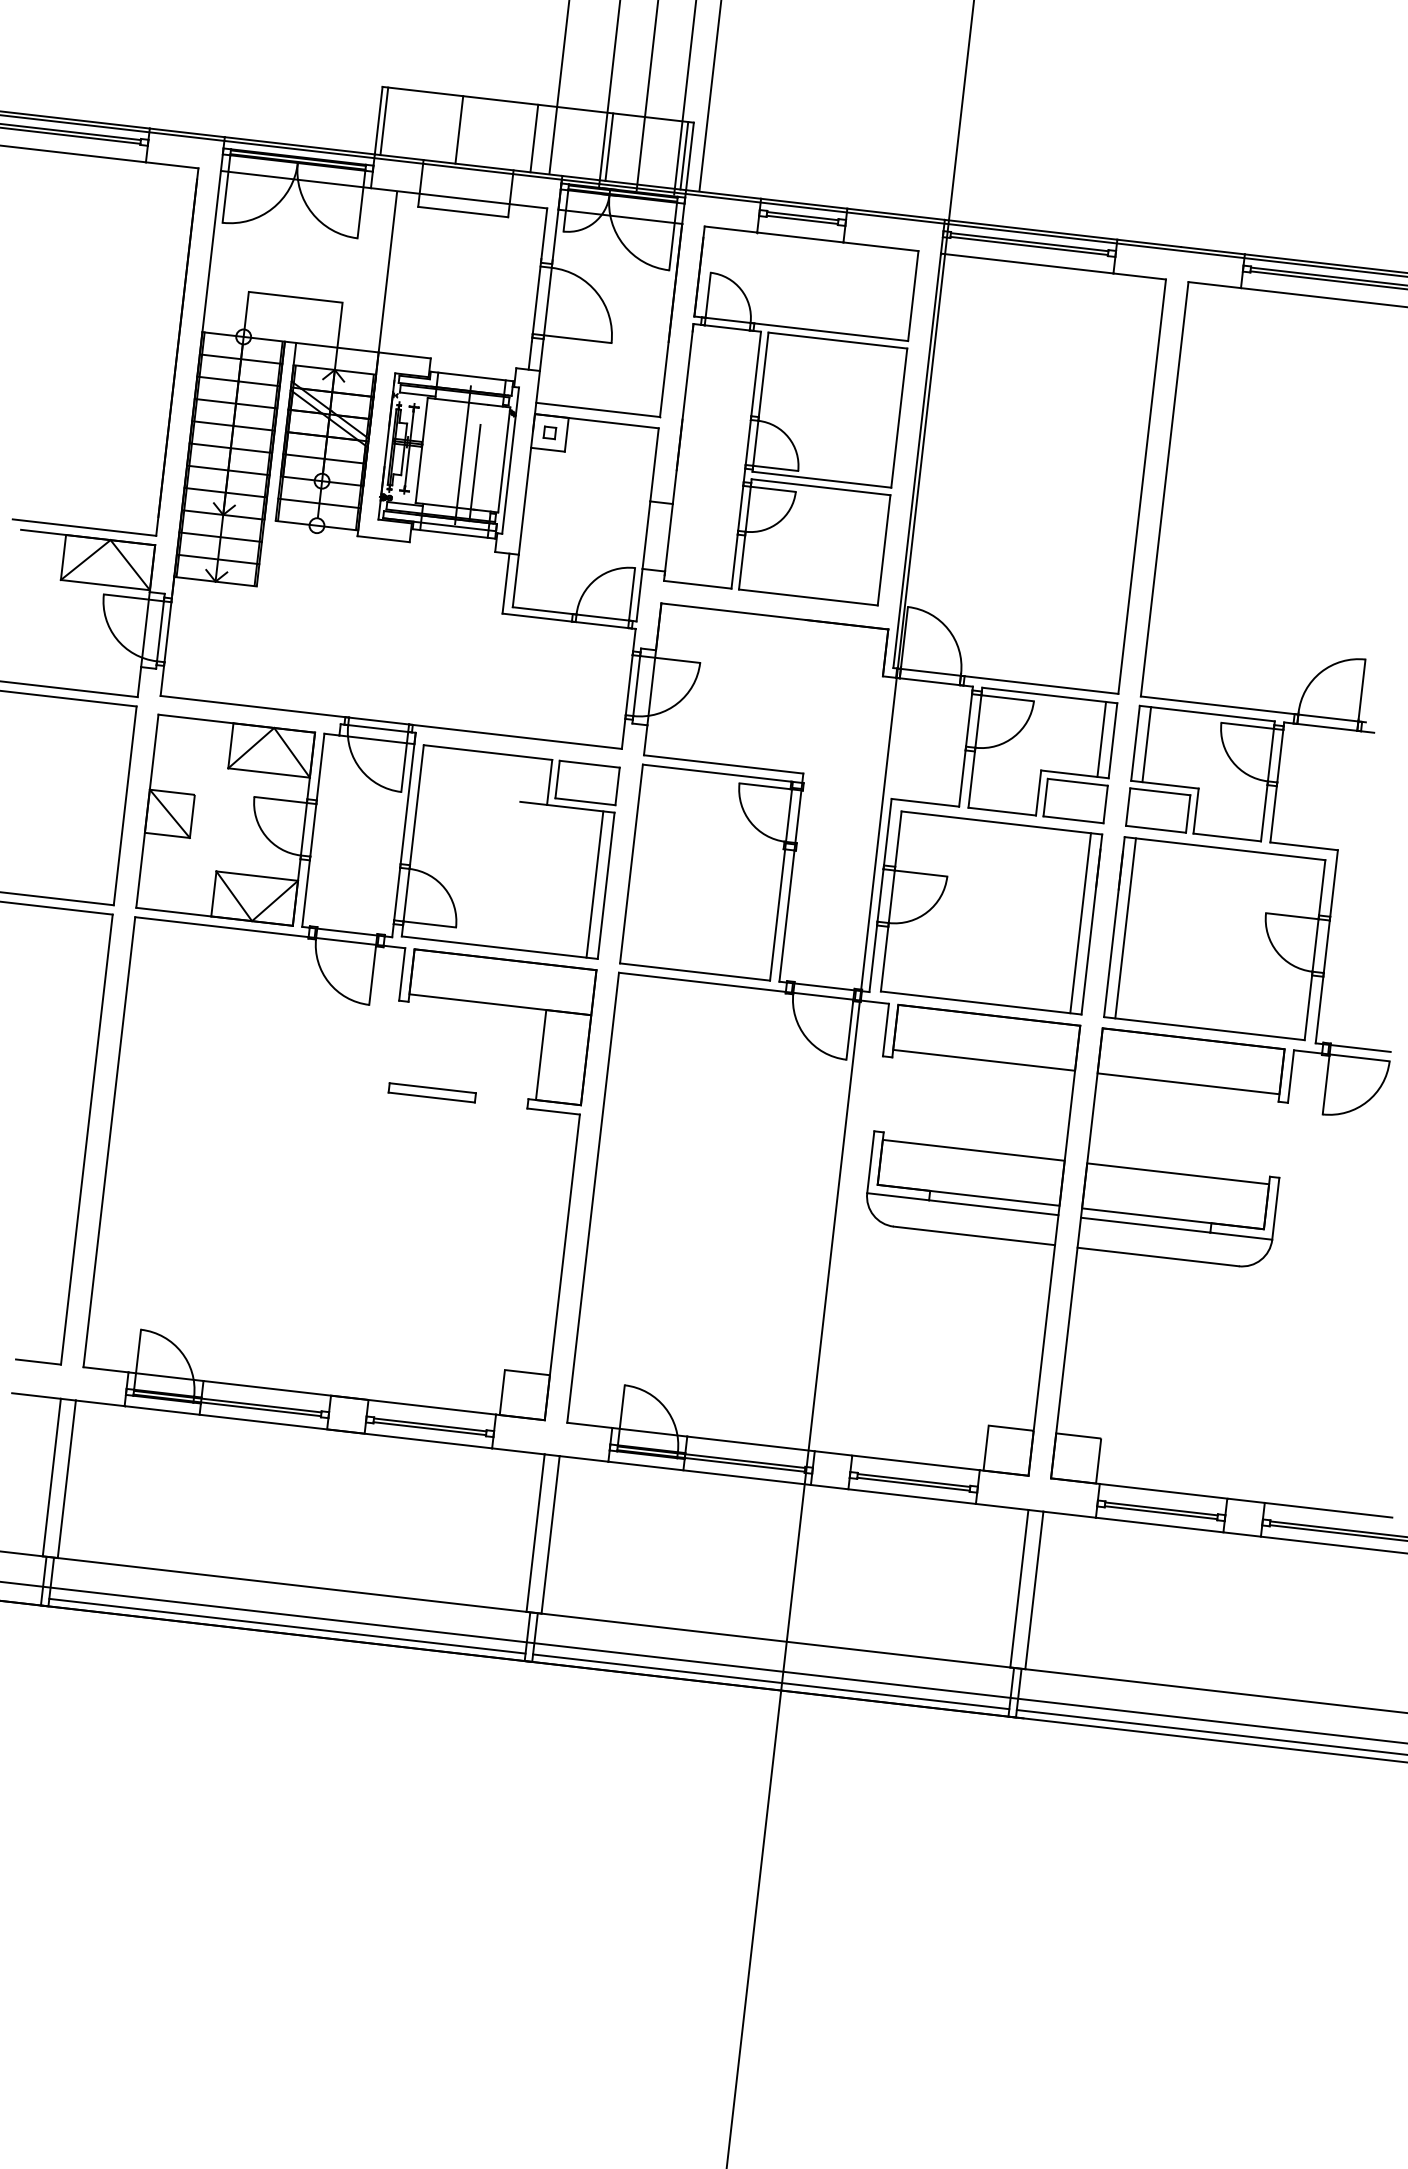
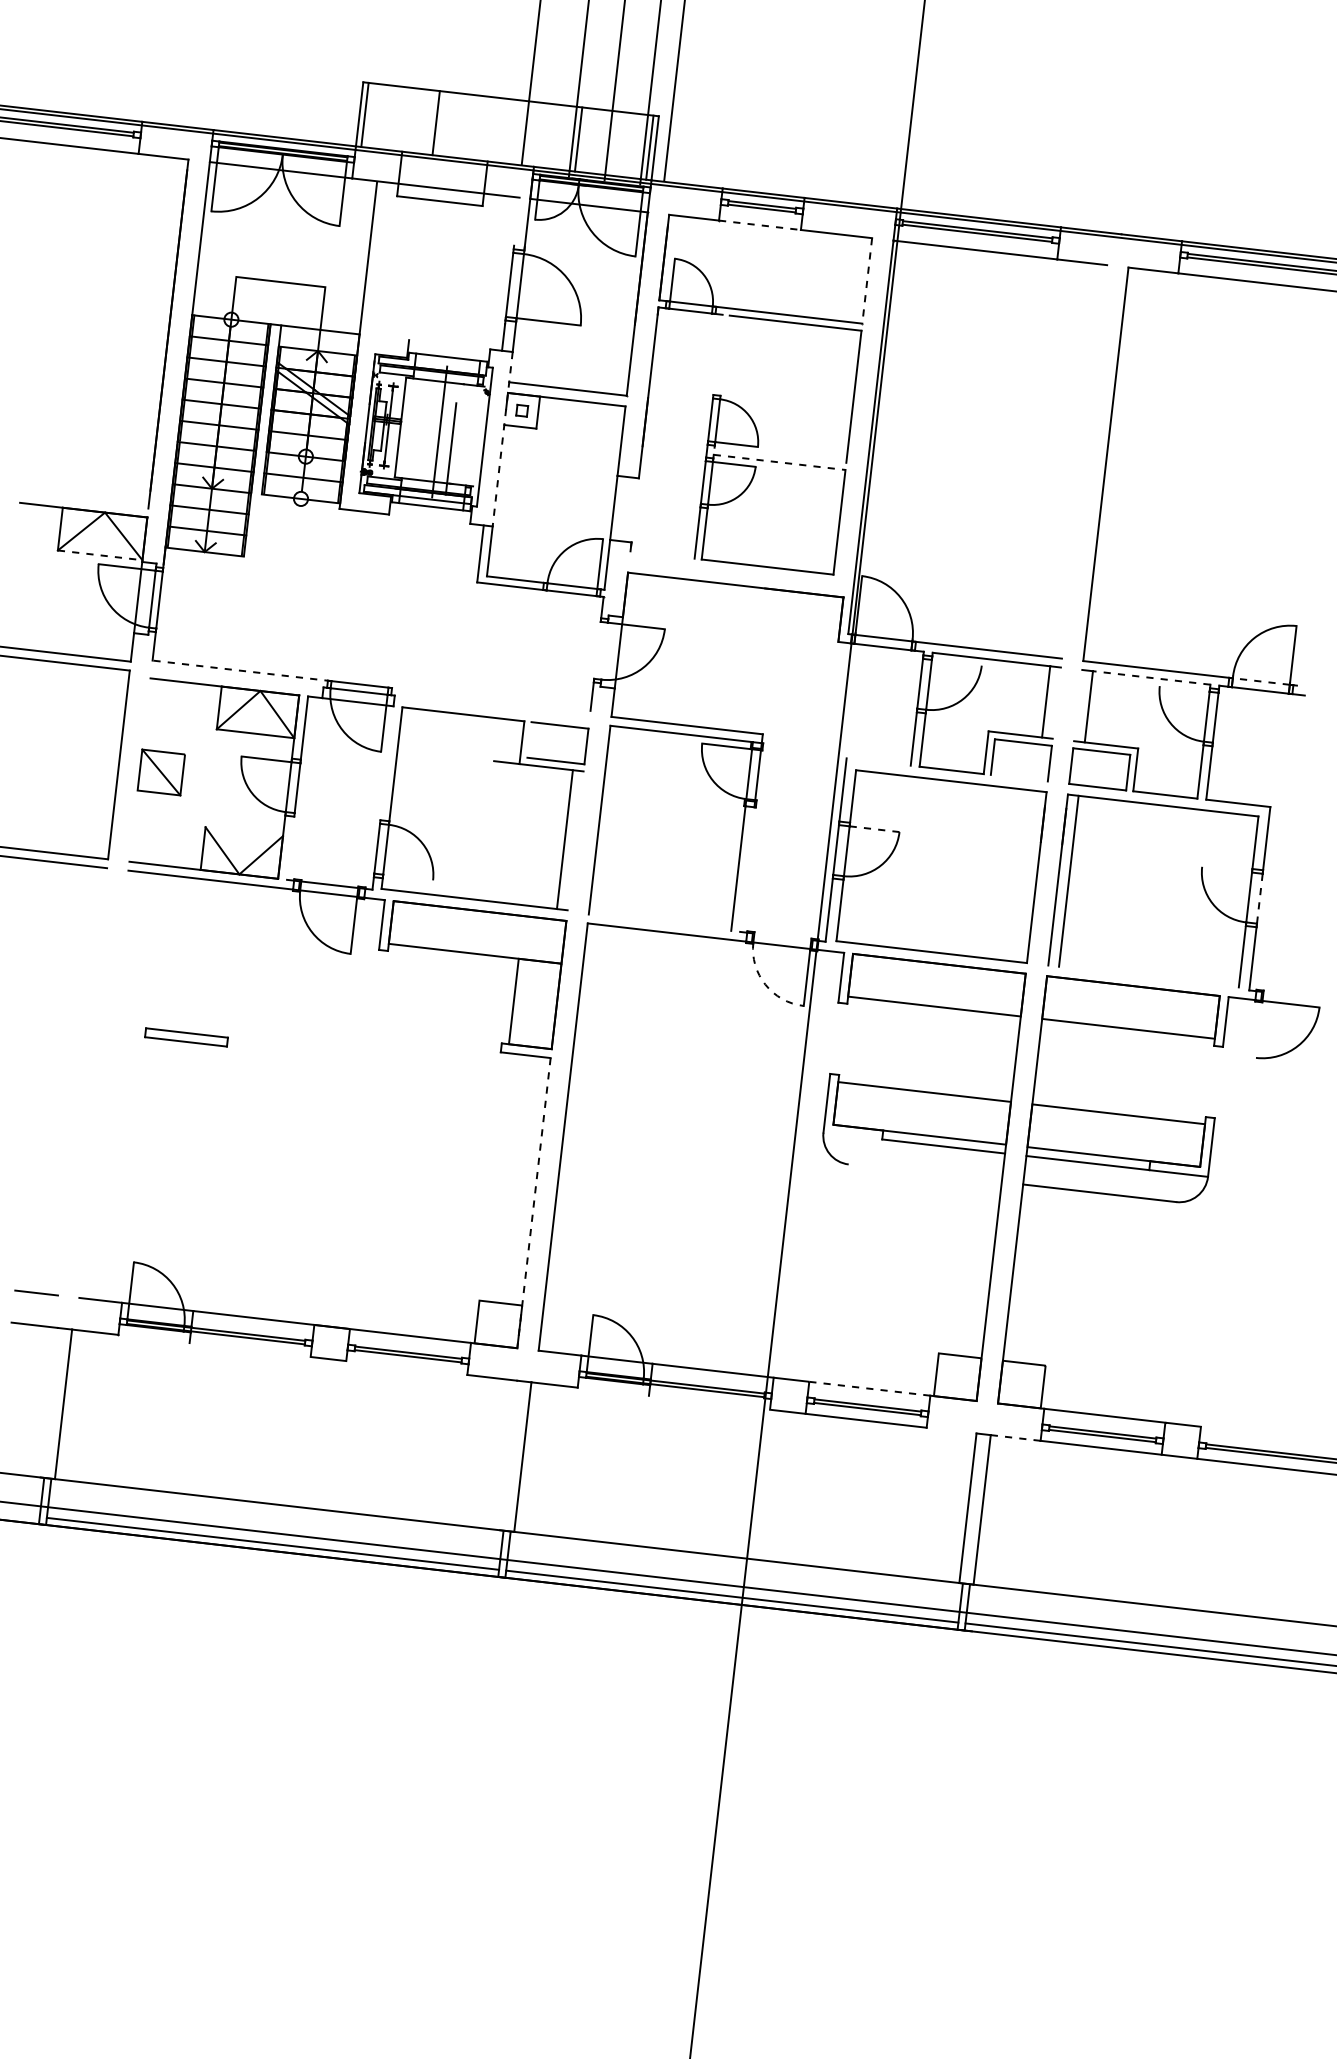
line: (534, 138) -> (507, 131), removed
line: (543, 235) -> (516, 223), removed
line: (800, 237) -> (760, 225), solid -> dashed
line: (913, 296) -> (867, 281), solid -> dashed
line: (404, 355) -> (384, 337), removed
line: (755, 375) -> (717, 356), removed
line: (762, 376) -> (724, 357), removed
line: (503, 459) -> (478, 436), removed
line: (529, 463) -> (502, 439), solid -> dashed
line: (821, 478) -> (780, 454), removed
line: (1142, 486) -> (1084, 461), removed
line: (821, 487) -> (780, 462), solid -> dashed
line: (84, 527) -> (80, 500), removed
line: (668, 537) -> (634, 510), removed
line: (697, 584) -> (662, 554), removed
line: (105, 585) -> (100, 555), solid -> dashed
line: (629, 684) -> (597, 649), removed
line: (636, 685) -> (604, 650), removed
line: (1007, 697) -> (956, 662), removed
line: (254, 706) -> (241, 670), solid -> dashed
line: (1212, 713) -> (1151, 677), solid -> dashed
line: (1328, 717) -> (1261, 681), solid -> dashed
line: (1247, 725) -> (1184, 688), removed
line: (515, 735) -> (489, 698), removed
line: (1112, 740) -> (1056, 702), removed
line: (1135, 743) -> (1078, 705), removed
line: (557, 779) -> (529, 739), removed
line: (408, 800) -> (387, 759), removed
line: (925, 802) -> (878, 761), removed
line: (146, 810) -> (139, 769), removed
line: (1072, 819) -> (1018, 777), removed
line: (922, 873) -> (875, 829), solid -> dashed
line: (257, 875) -> (244, 831), removed
line: (606, 885) -> (575, 840), removed
line: (305, 891) -> (290, 846), removed
line: (787, 915) -> (747, 869), removed
line: (1292, 915) -> (1227, 869), removed
line: (1079, 922) -> (1025, 875), removed
line: (430, 924) -> (408, 877), removed
line: (1326, 947) -> (1259, 899), solid -> dashed
line: (694, 971) -> (659, 922), removed
line: (824, 986) -> (782, 936), removed
line: (1204, 1028) -> (1143, 976), removed
arc: (806, 1037) -> (765, 984), solid -> dashed
line: (1360, 1048) -> (1291, 995), removed
line: (1325, 1083) -> (1258, 1028), removed
part: (432, 1092) -> (186, 1037), moved
line: (86, 1139) -> (82, 1081), removed
line: (108, 1141) -> (103, 1083), removed
line: (897, 1196) -> (852, 1135), removed
line: (973, 1236) -> (924, 1173), removed
line: (561, 1267) -> (533, 1203), solid -> dashed
line: (307, 1426) -> (292, 1354), removed
line: (915, 1462) -> (869, 1388), solid -> dashed
line: (709, 1473) -> (673, 1398), removed
line: (51, 1477) -> (48, 1402), removed
line: (1002, 1506) -> (951, 1430), removed
line: (1328, 1509) -> (1261, 1433), removed
line: (1069, 1514) -> (1015, 1437), solid -> dashed
line: (535, 1533) -> (508, 1455), removed

